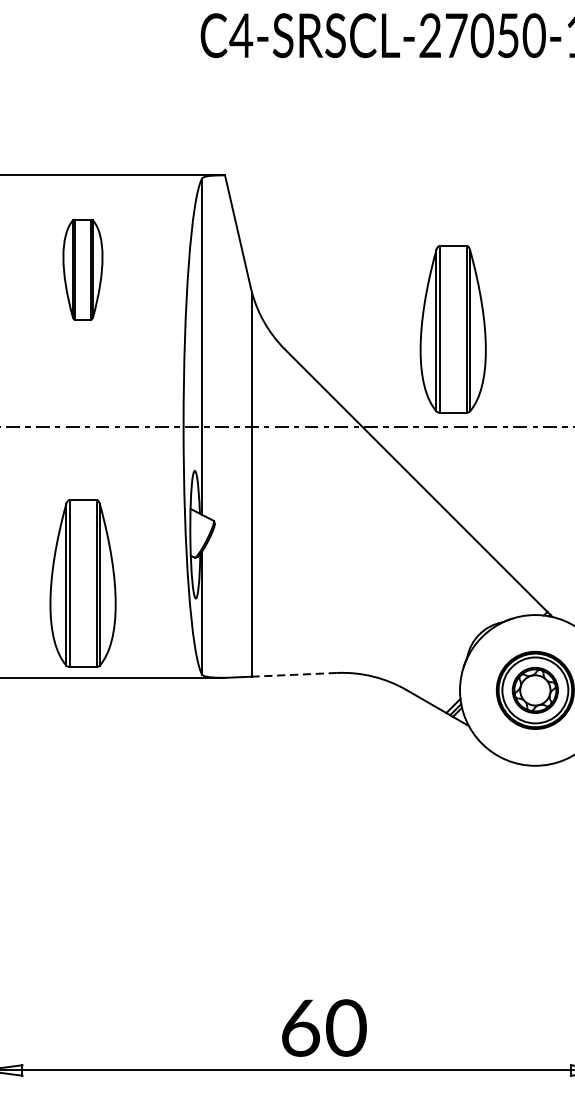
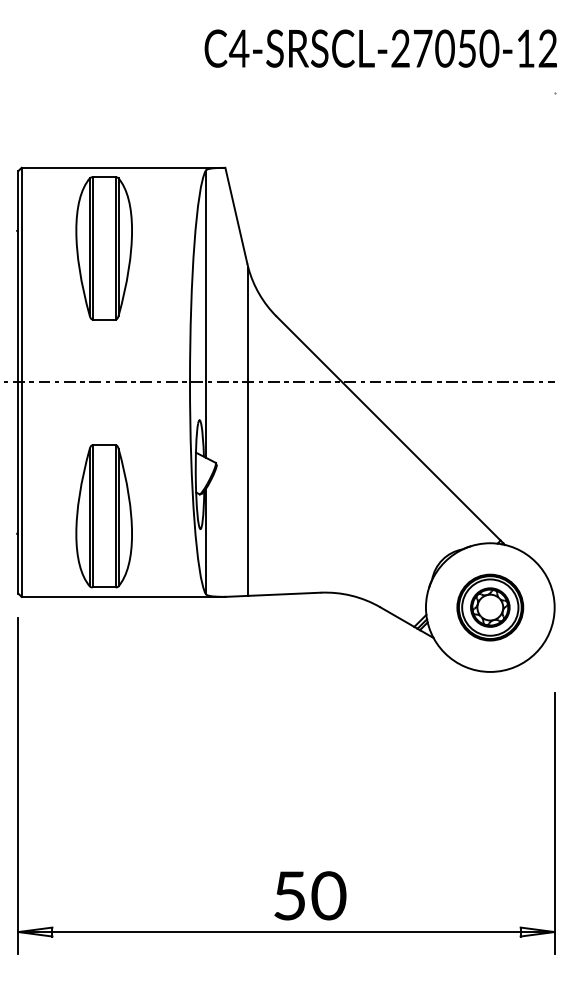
part: (82, 269) -> (103, 248), size x1.67
part: (452, 329) -> (419, 299), removed
line: (294, 675) -> (284, 594), dashed -> solid
text: (301, 1027) -> (290, 895), 60 -> 50

